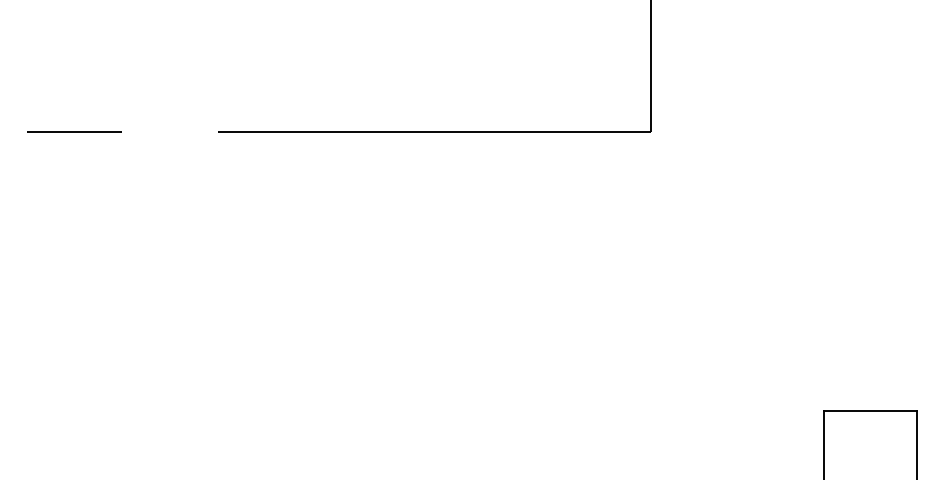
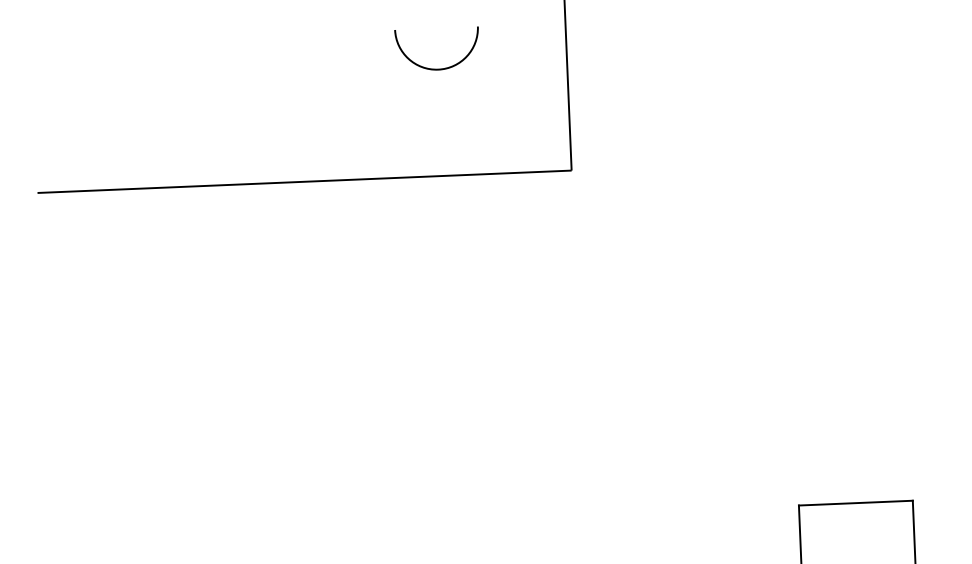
arc: (545, 44) -> (436, 68), added

